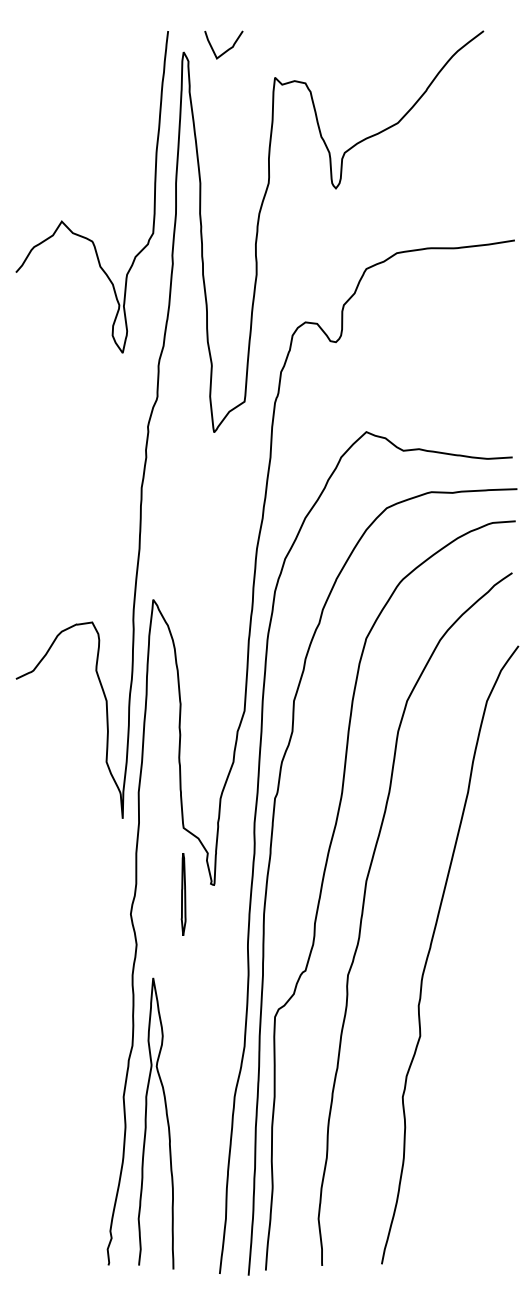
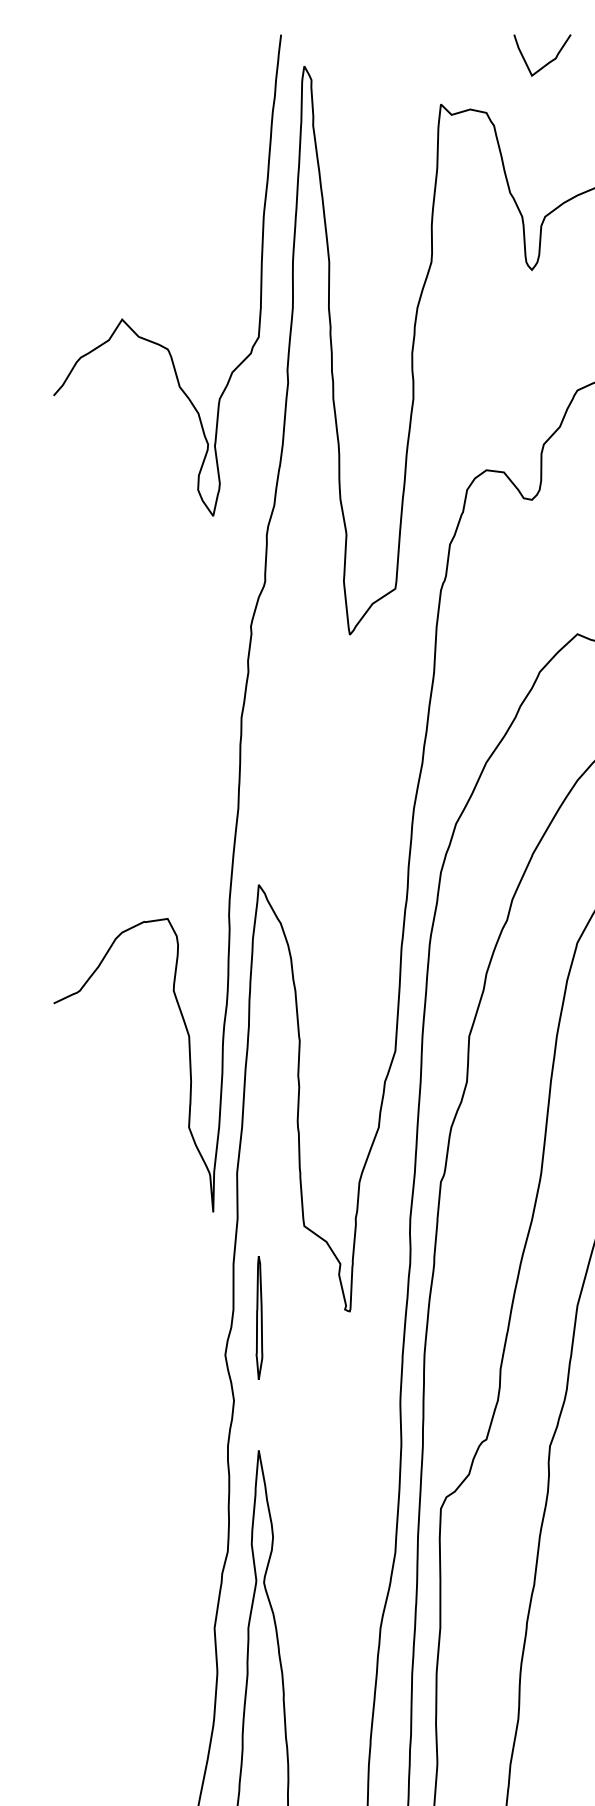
curve: (225, 50) -> (544, 63), moved
part: (183, 894) -> (259, 1318), moved

